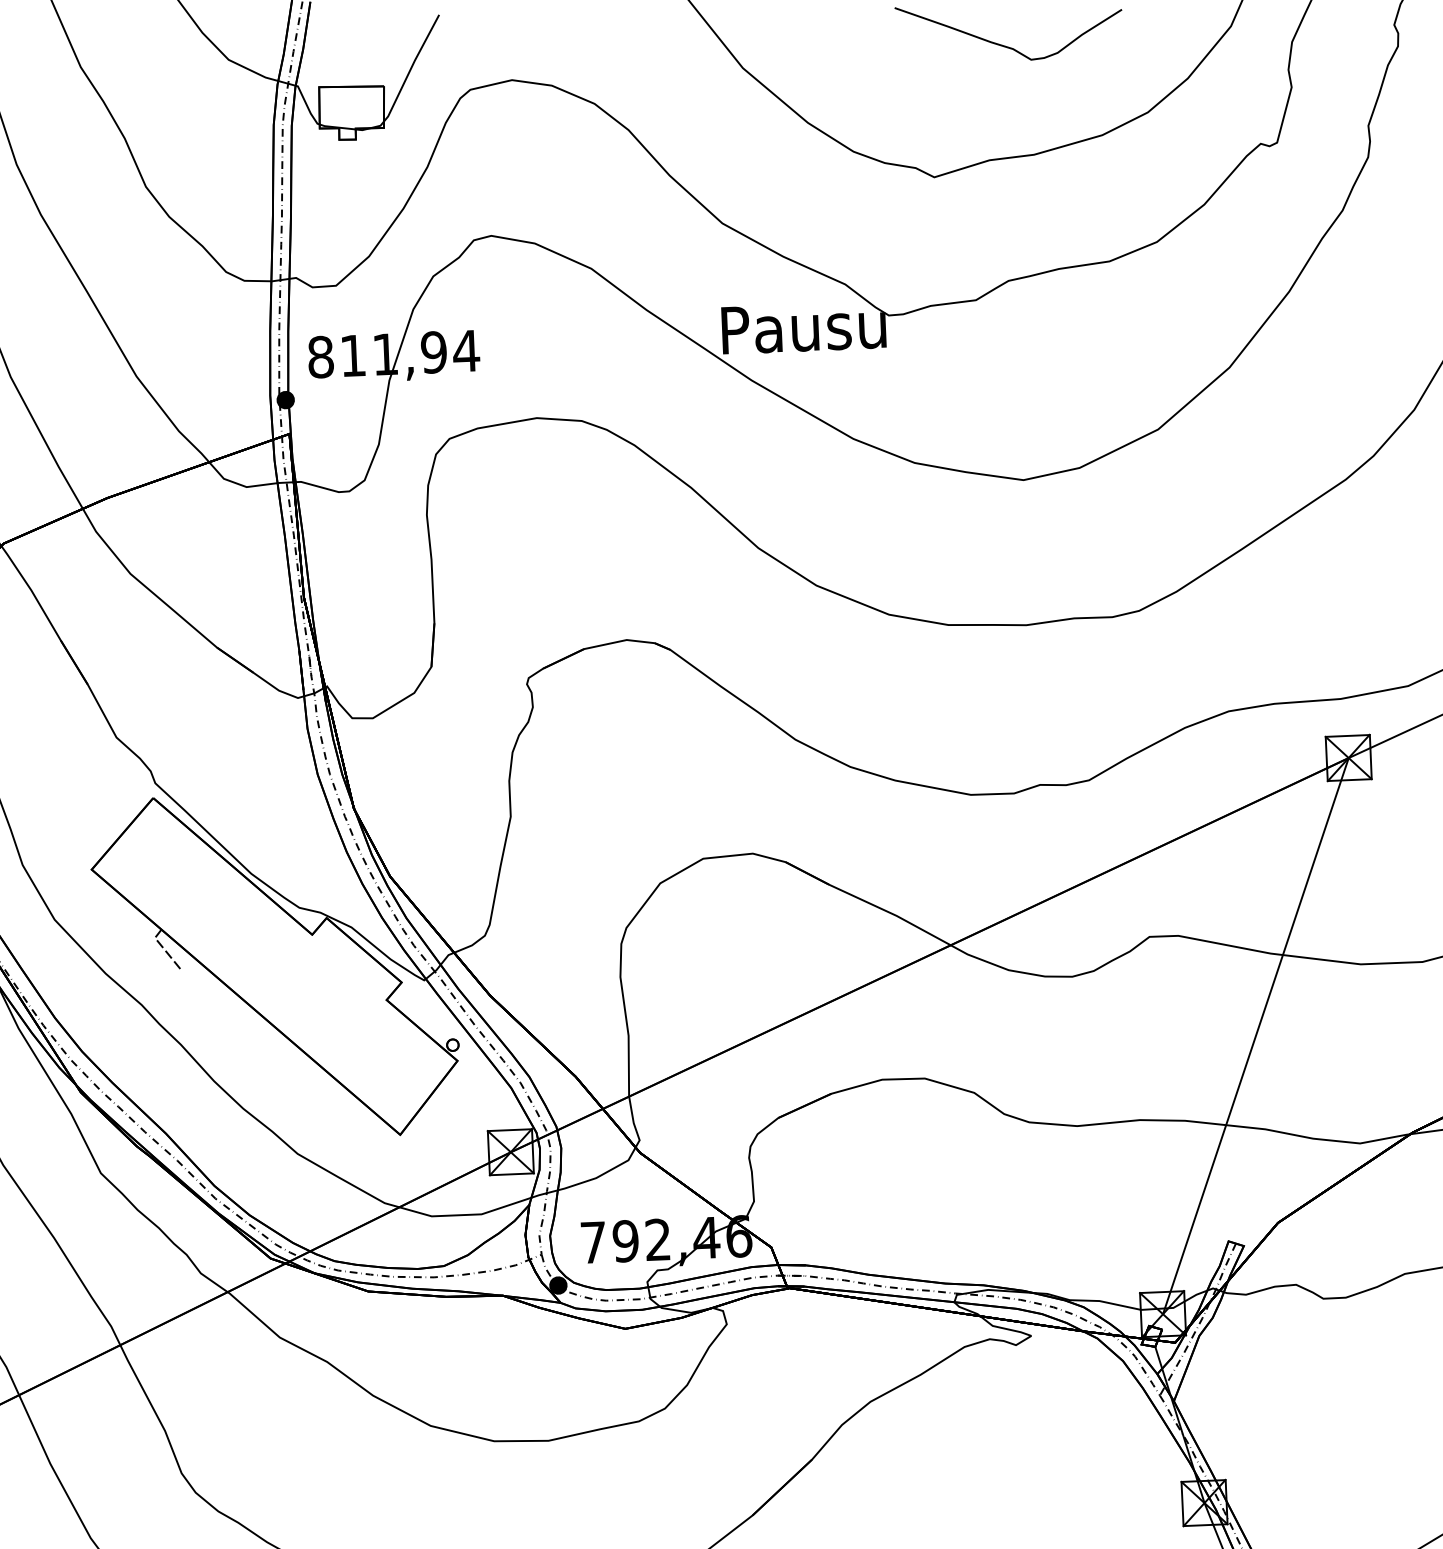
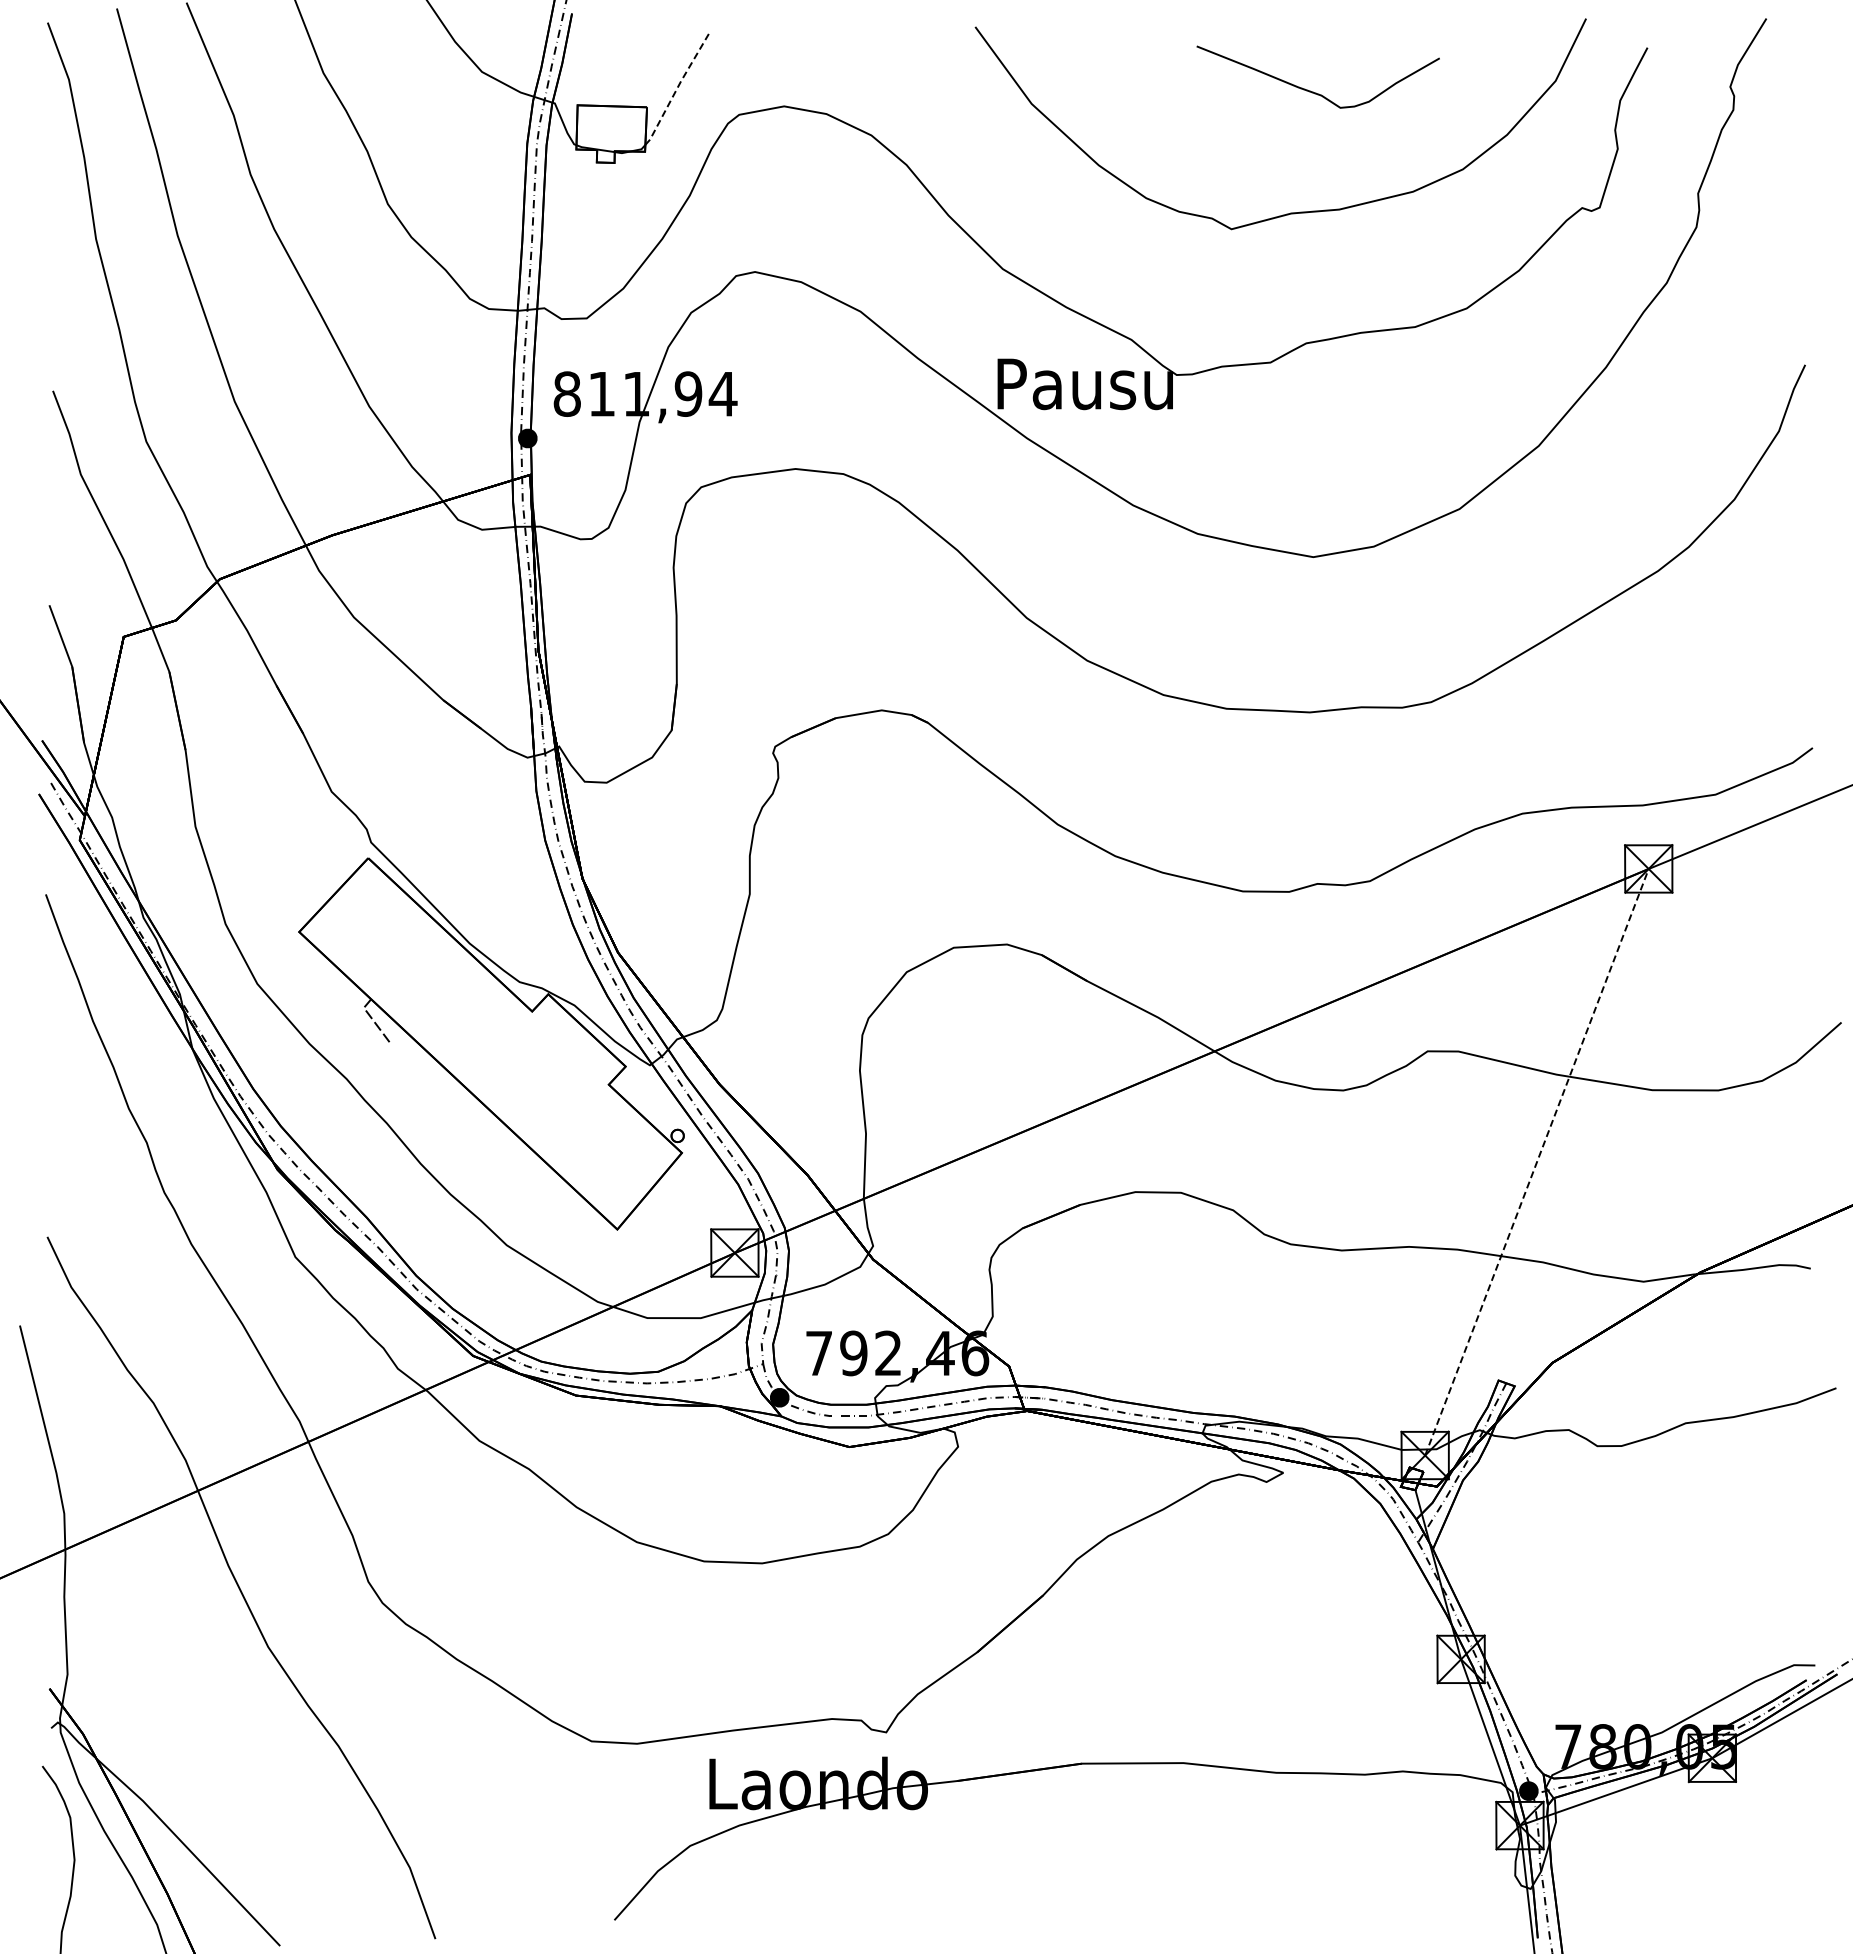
line: (411, 67) -> (677, 88), solid -> dashed
line: (1255, 1036) -> (1536, 1162), solid -> dashed

